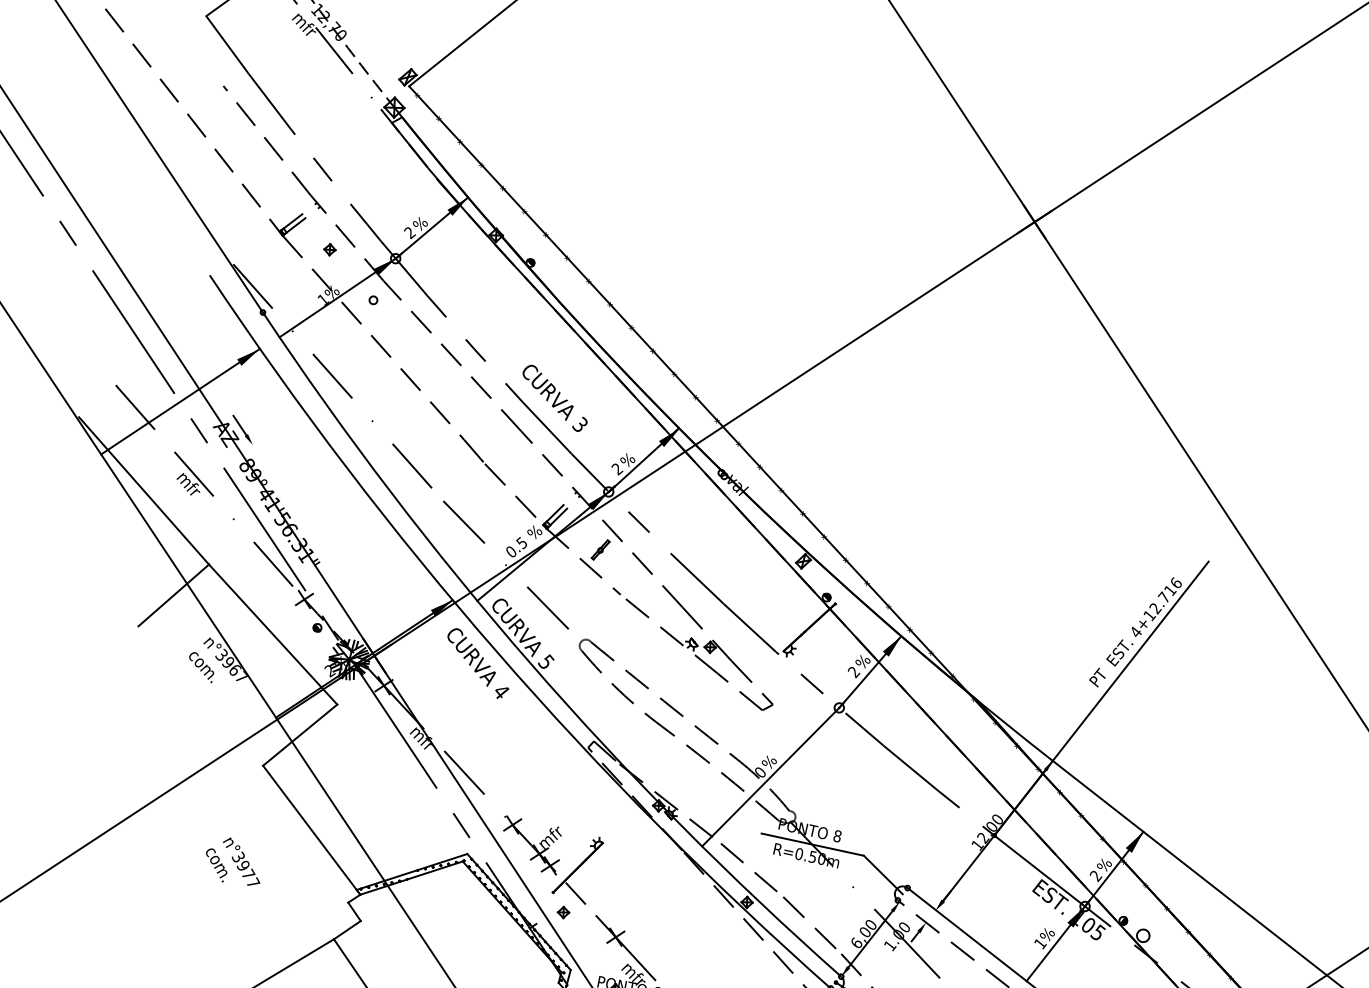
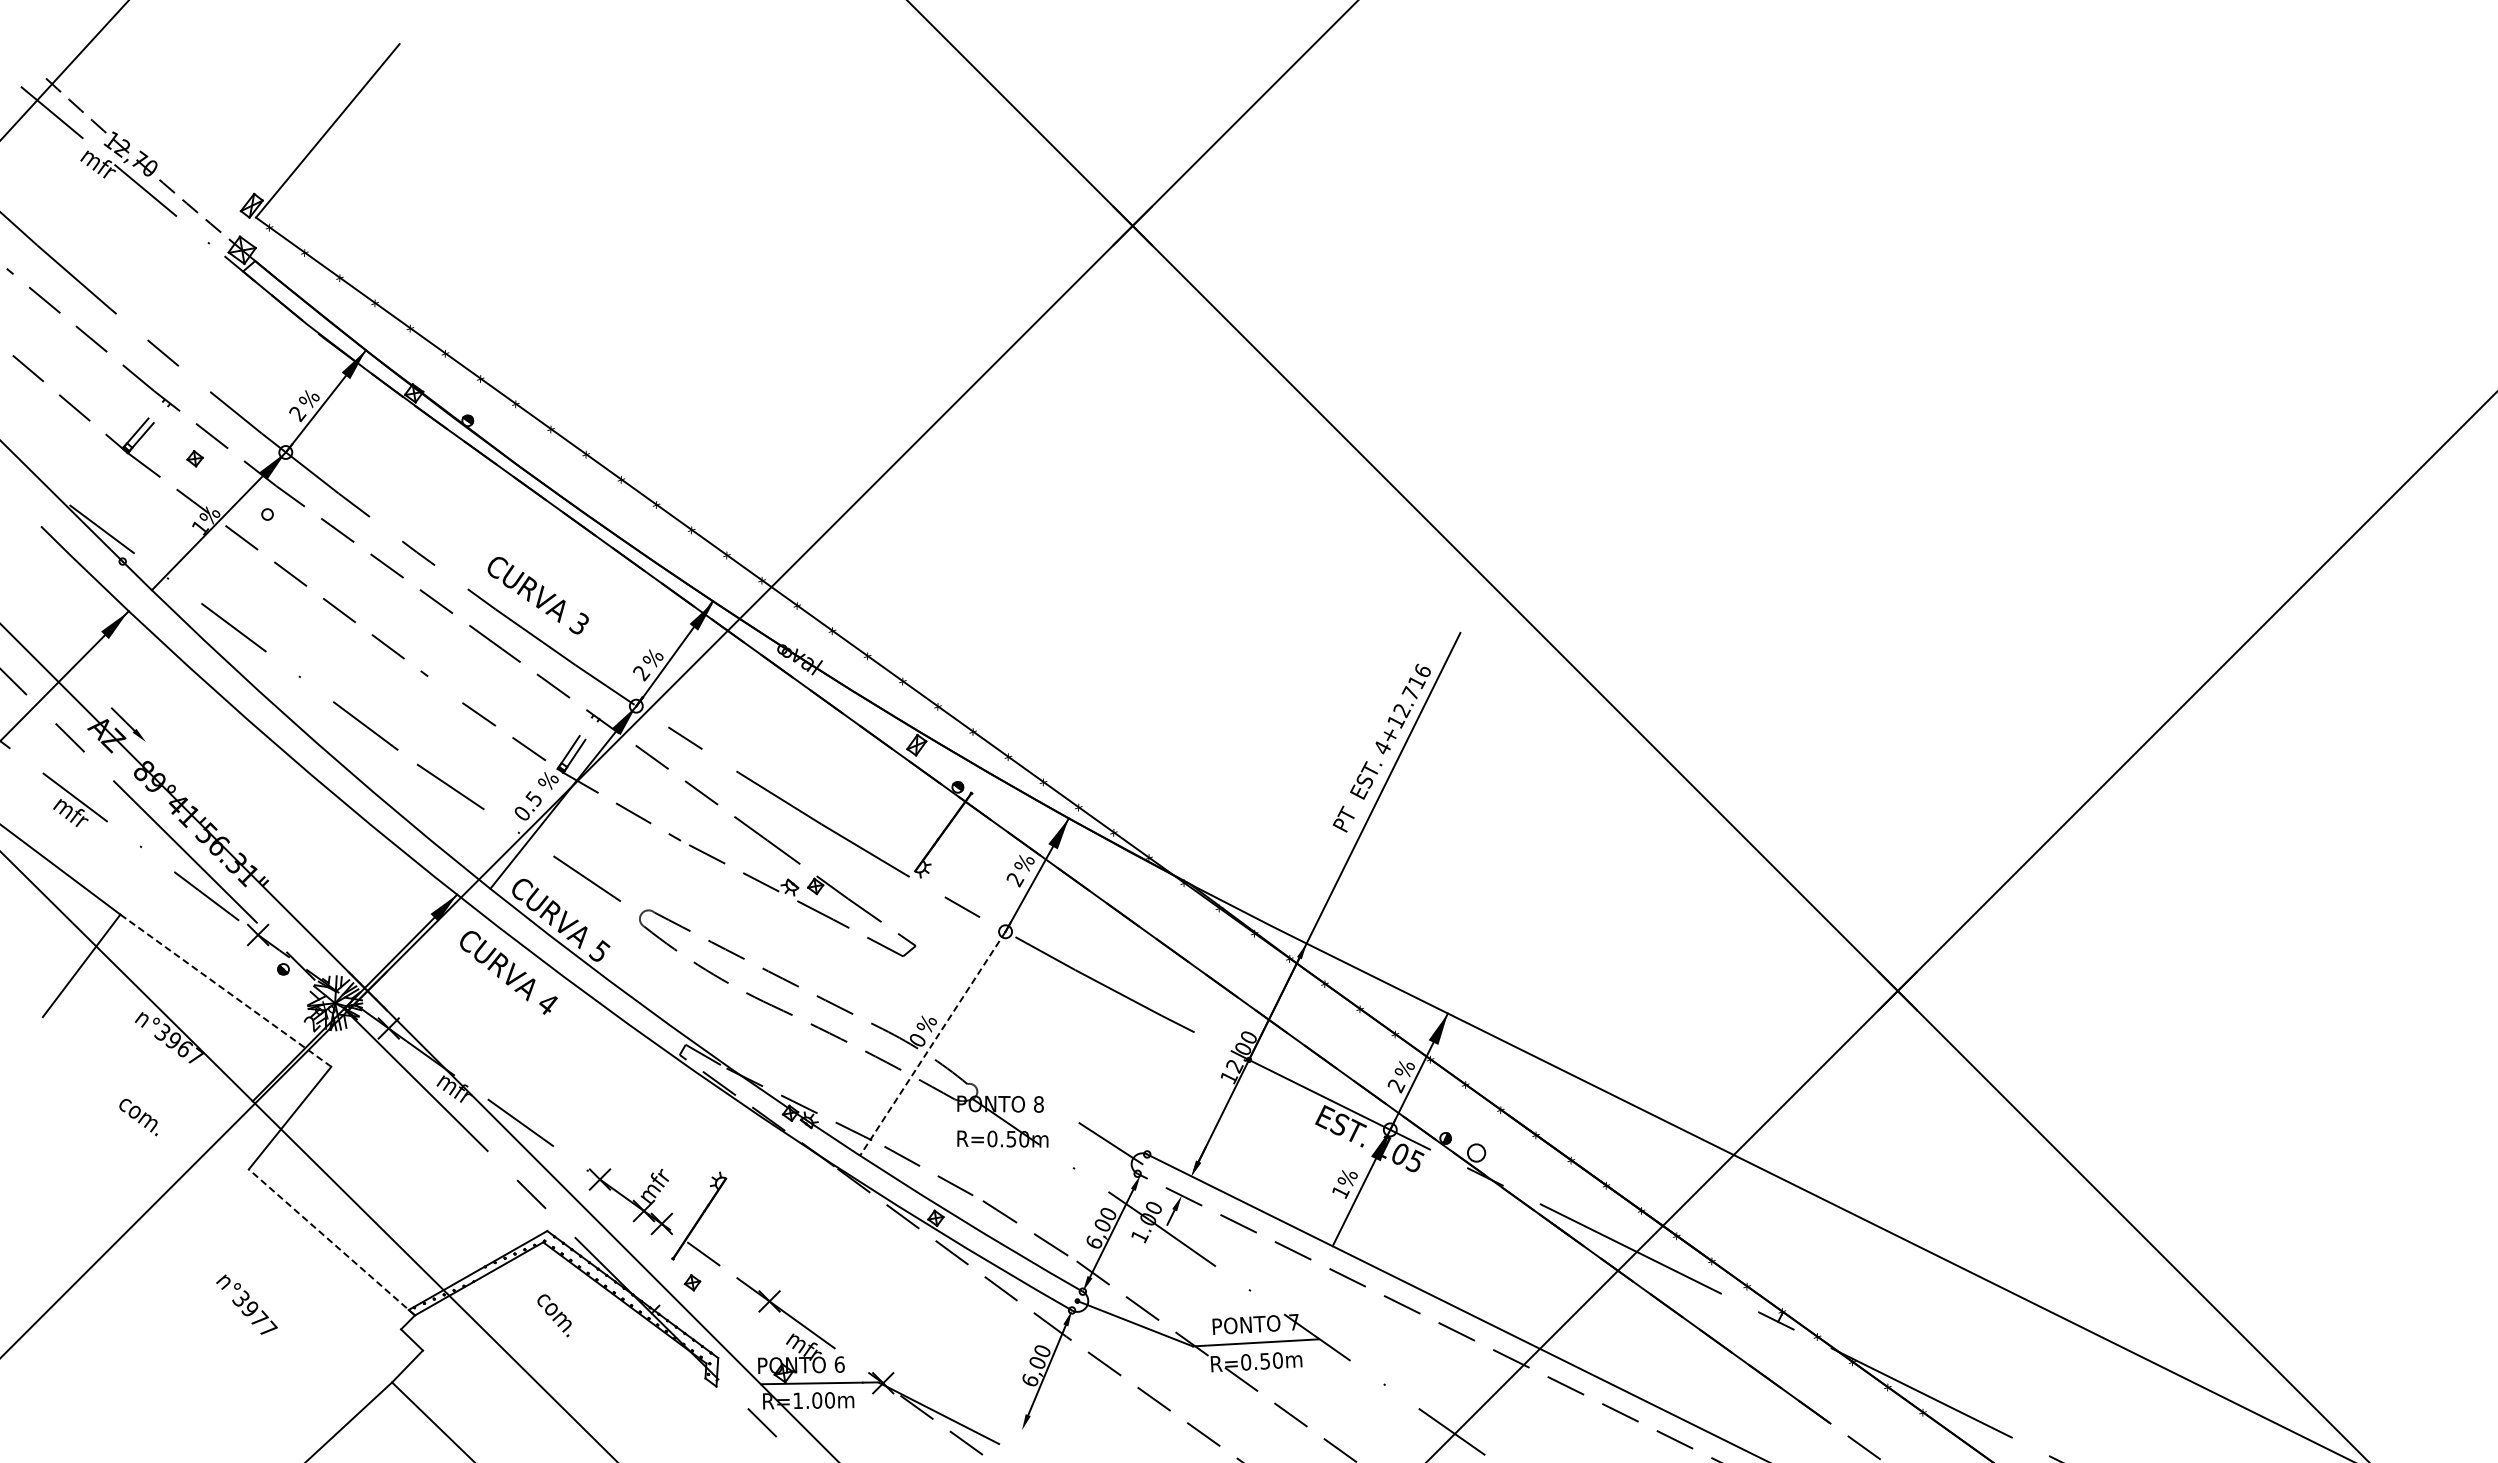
line: (474, 451) -> (445, 689), removed
part: (600, 550) -> (641, 786), removed
line: (272, 634) -> (225, 990), solid -> dashed
text: (201, 667) -> (138, 1117), moved
line: (770, 776) -> (932, 1043), solid -> dashed
line: (311, 830) -> (331, 1242), solid -> dashed
line: (812, 844) -> (1007, 1122), removed
text: (216, 864) -> (554, 1315), moved

